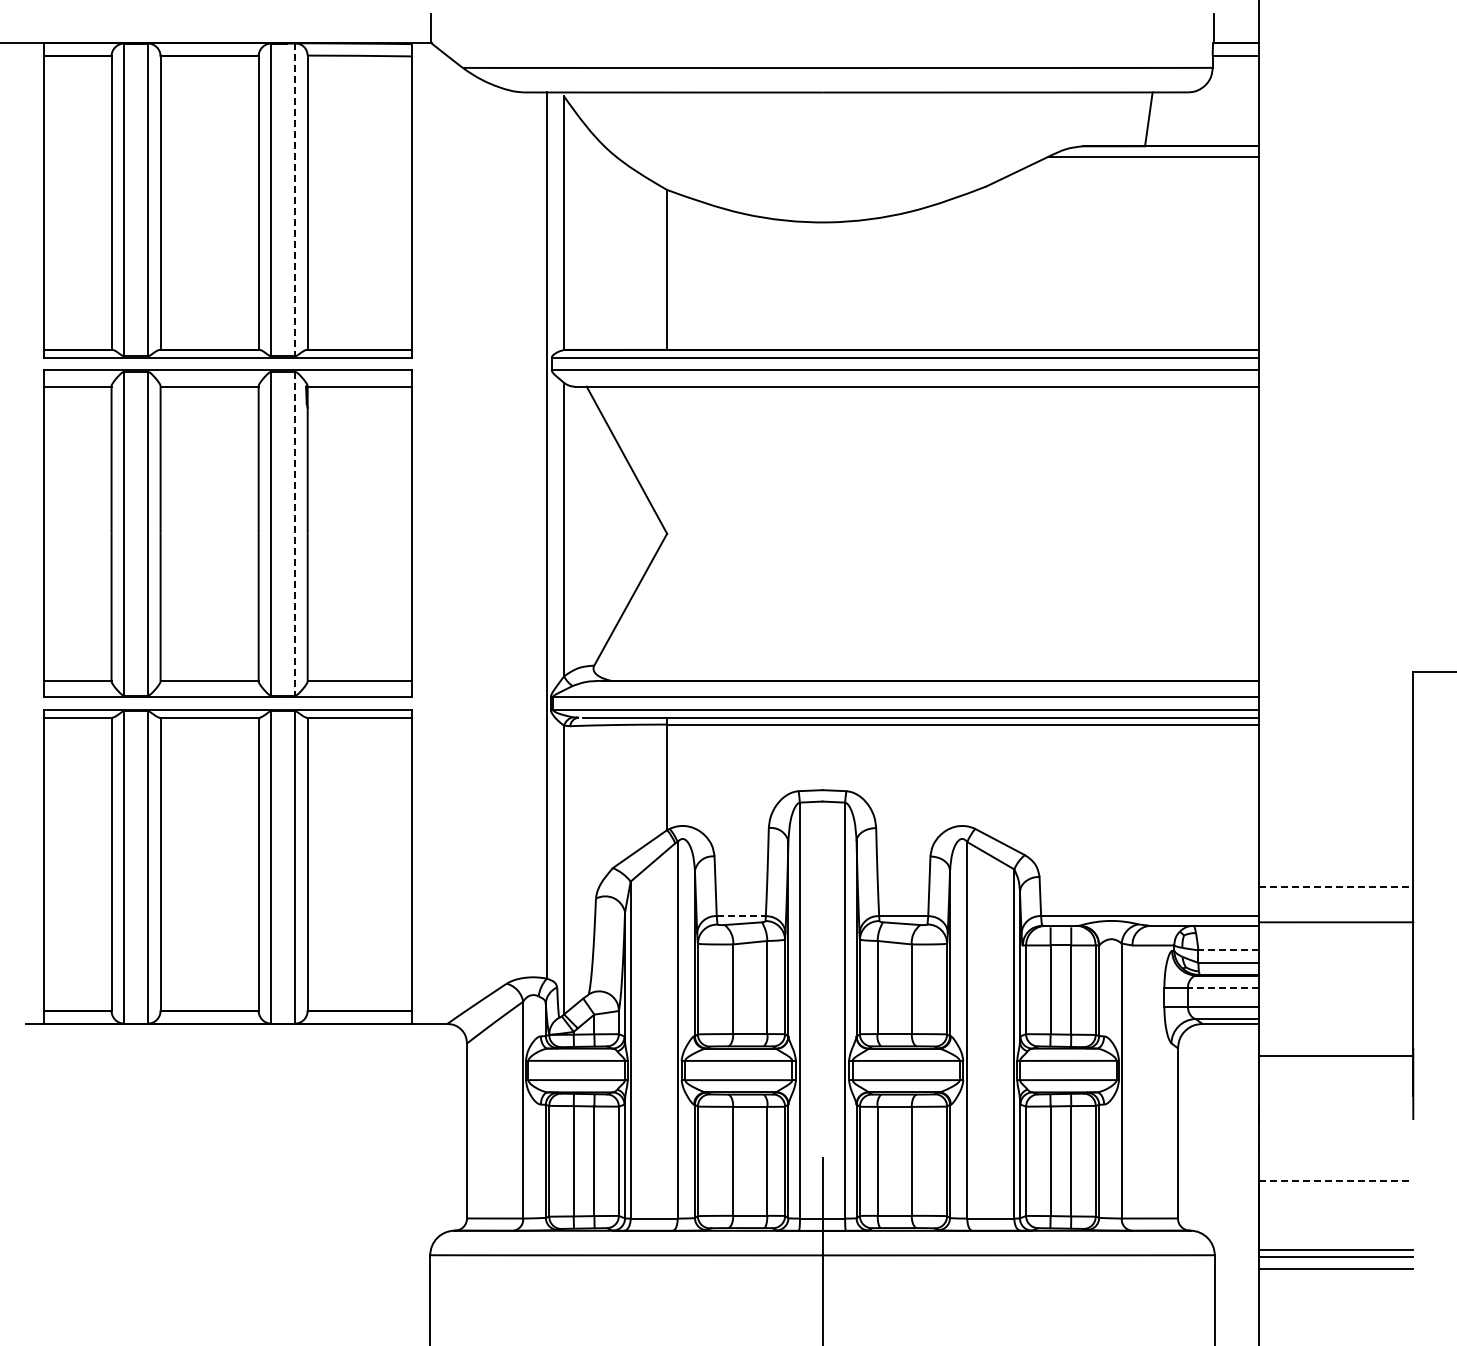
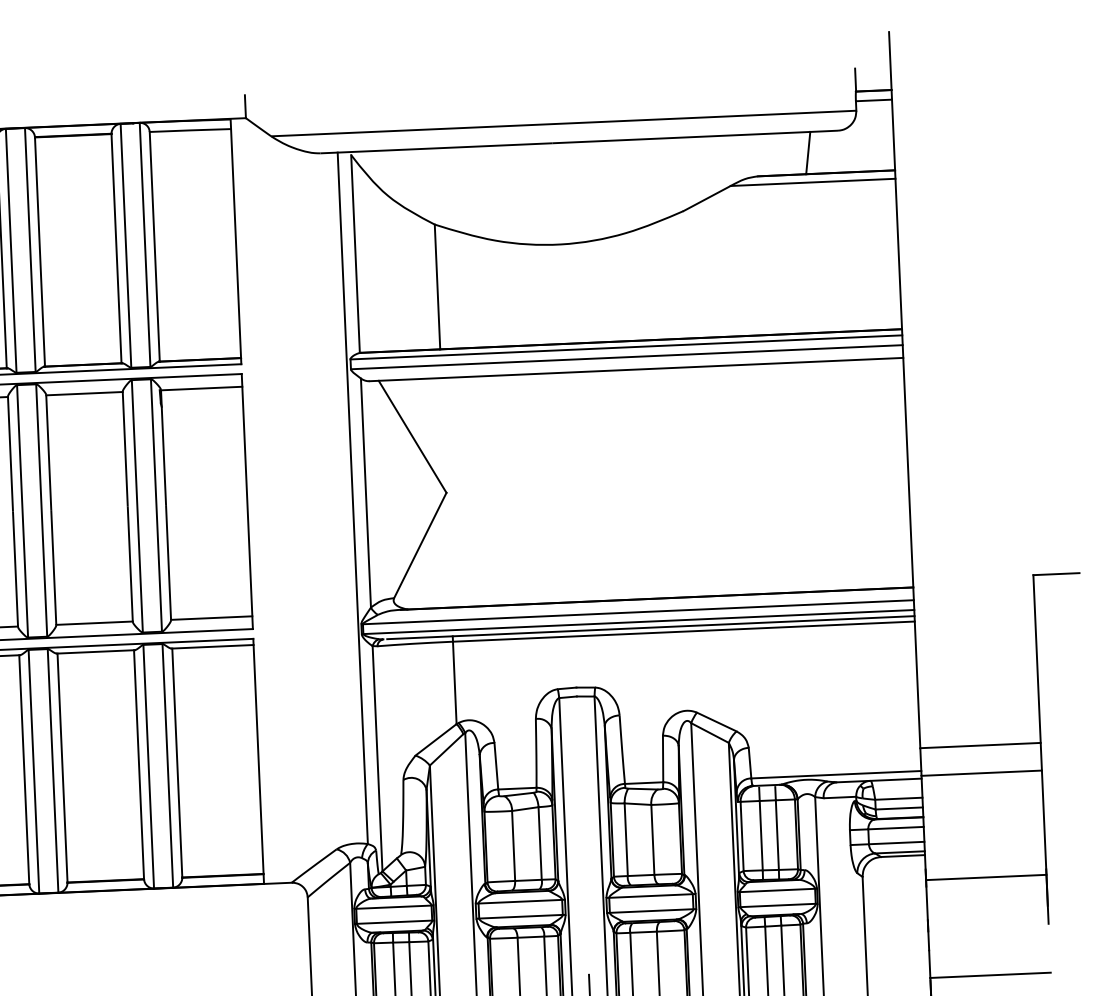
line: (295, 200) -> (145, 245), dashed -> solid
line: (295, 533) -> (156, 505), dashed -> solid
line: (1336, 886) -> (980, 745), dashed -> solid
line: (741, 916) -> (517, 788), dashed -> solid
line: (1228, 950) -> (898, 798), dashed -> solid
line: (1223, 987) -> (896, 827), dashed -> solid
line: (1336, 1181) -> (990, 975), dashed -> solid

